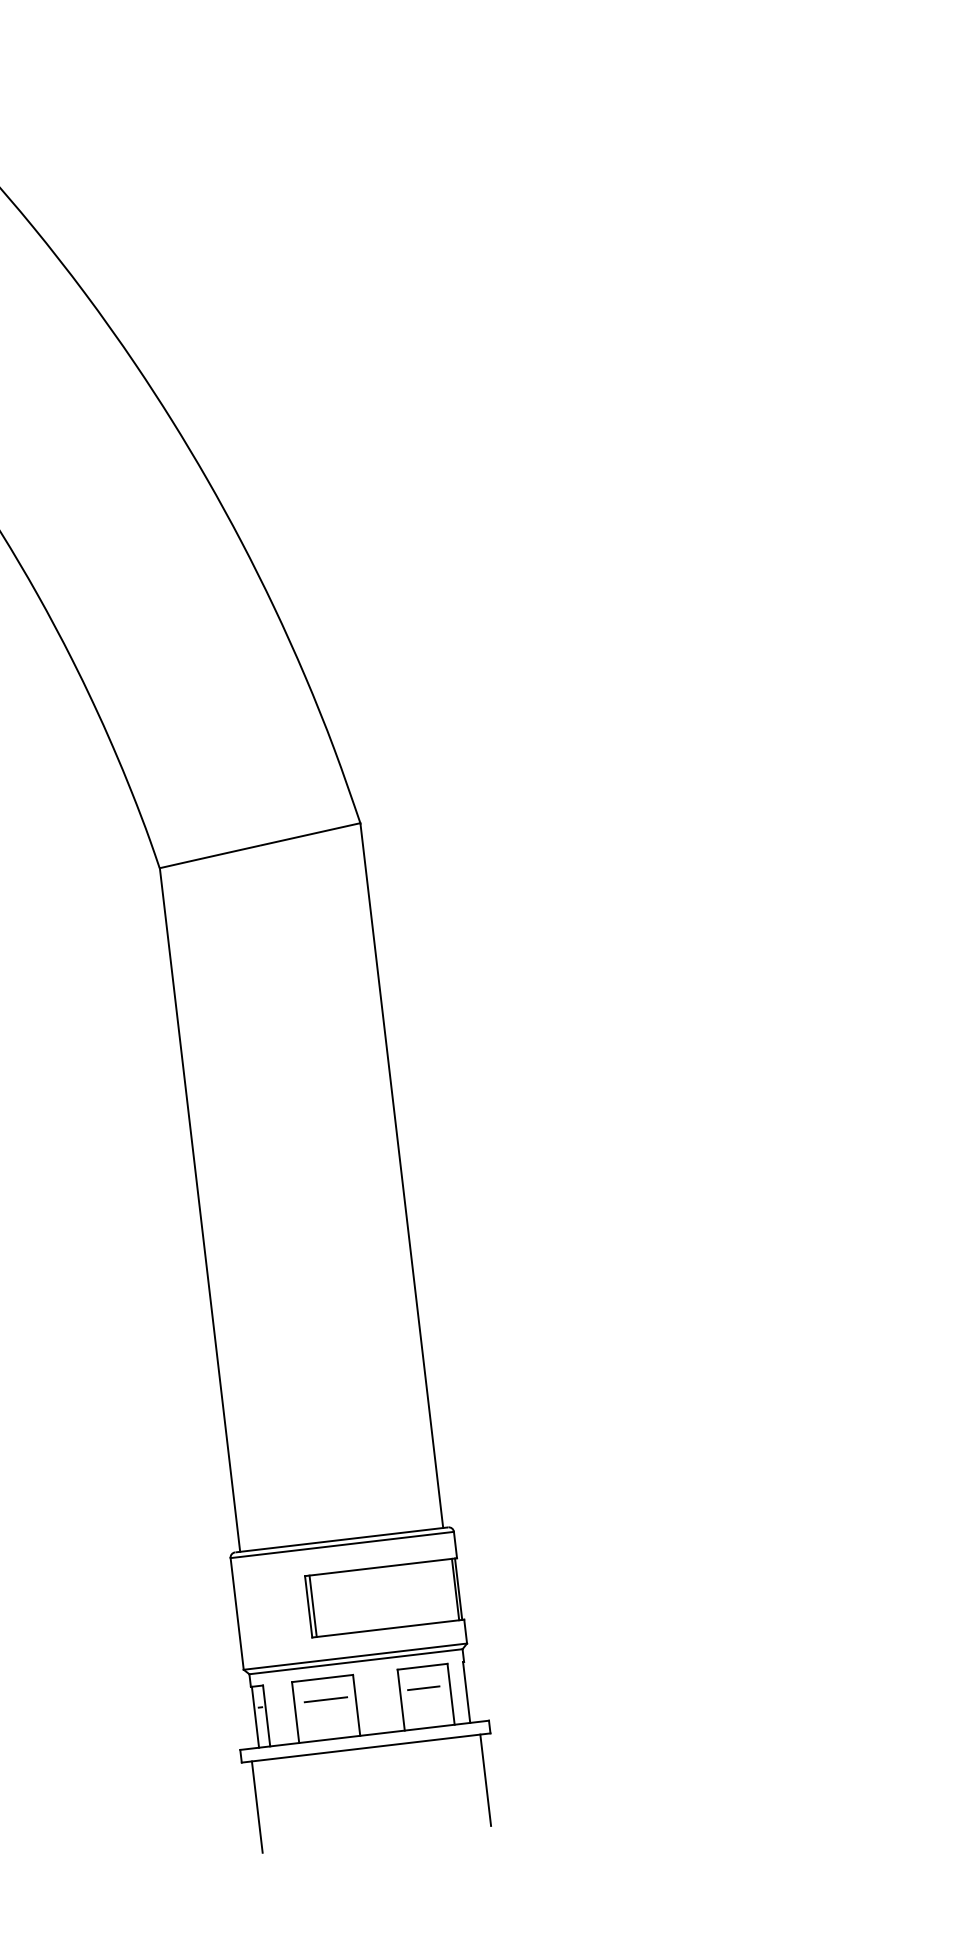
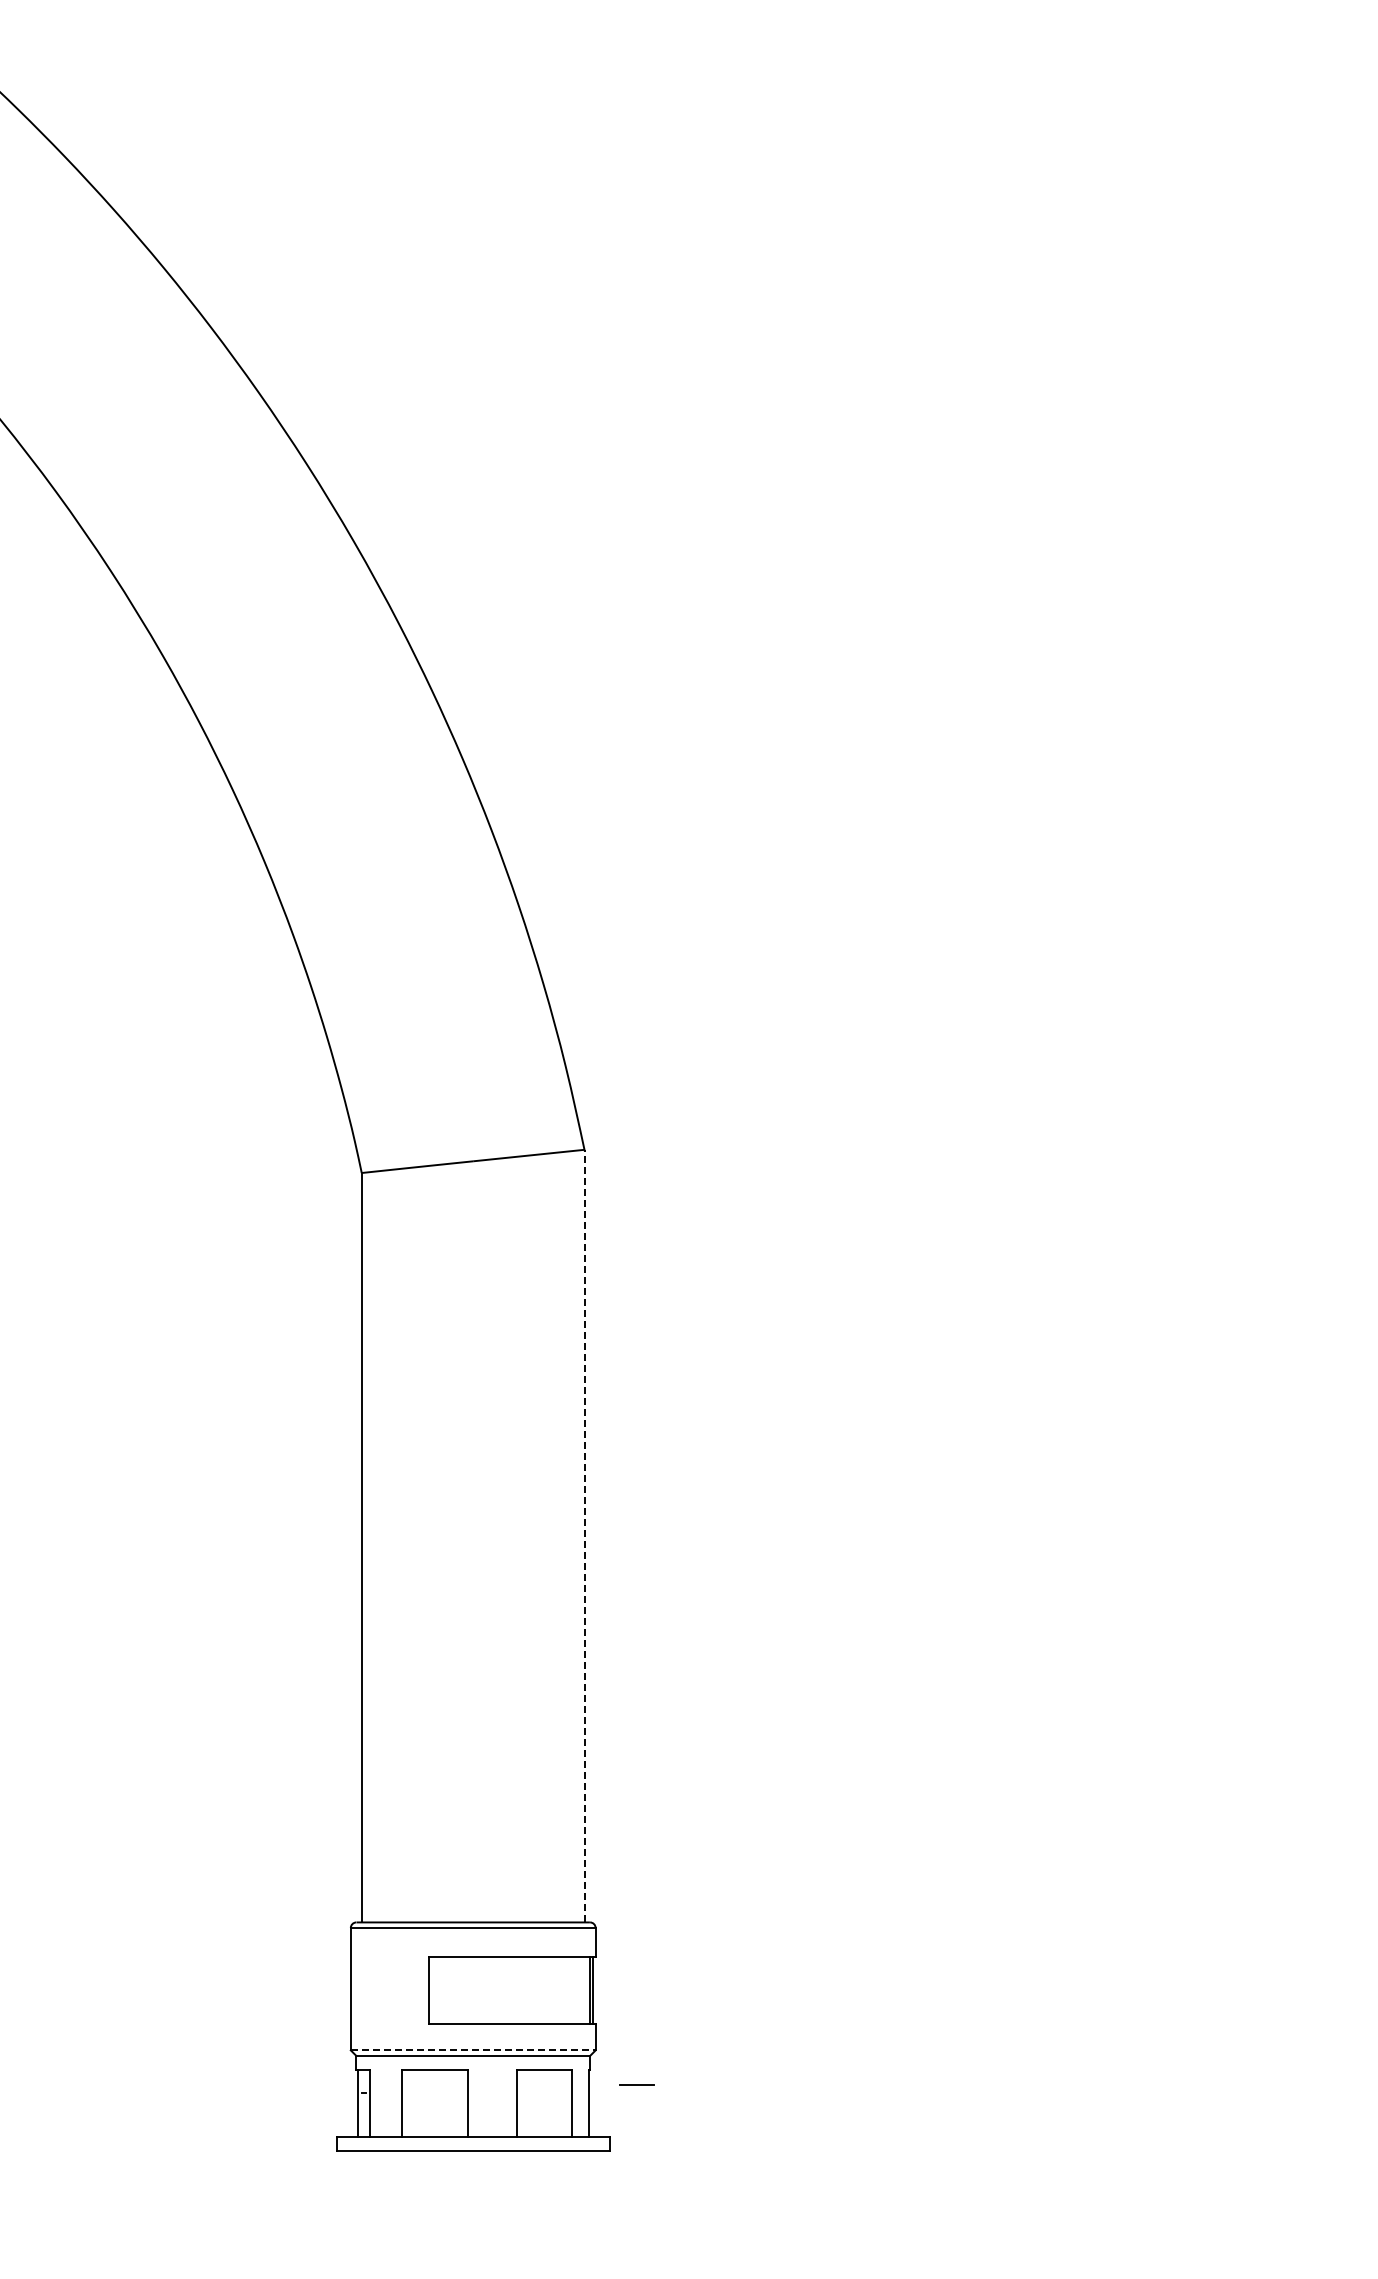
line: (401, 1175) -> (584, 1535), solid -> dashed
line: (312, 1606) -> (433, 1990), removed
line: (355, 1656) -> (473, 2050), solid -> dashed
line: (423, 1687) -> (636, 2084), moved
line: (325, 1700) -> (435, 2093), removed
line: (485, 1780) -> (598, 2200), removed
line: (257, 1806) -> (348, 2200), removed

